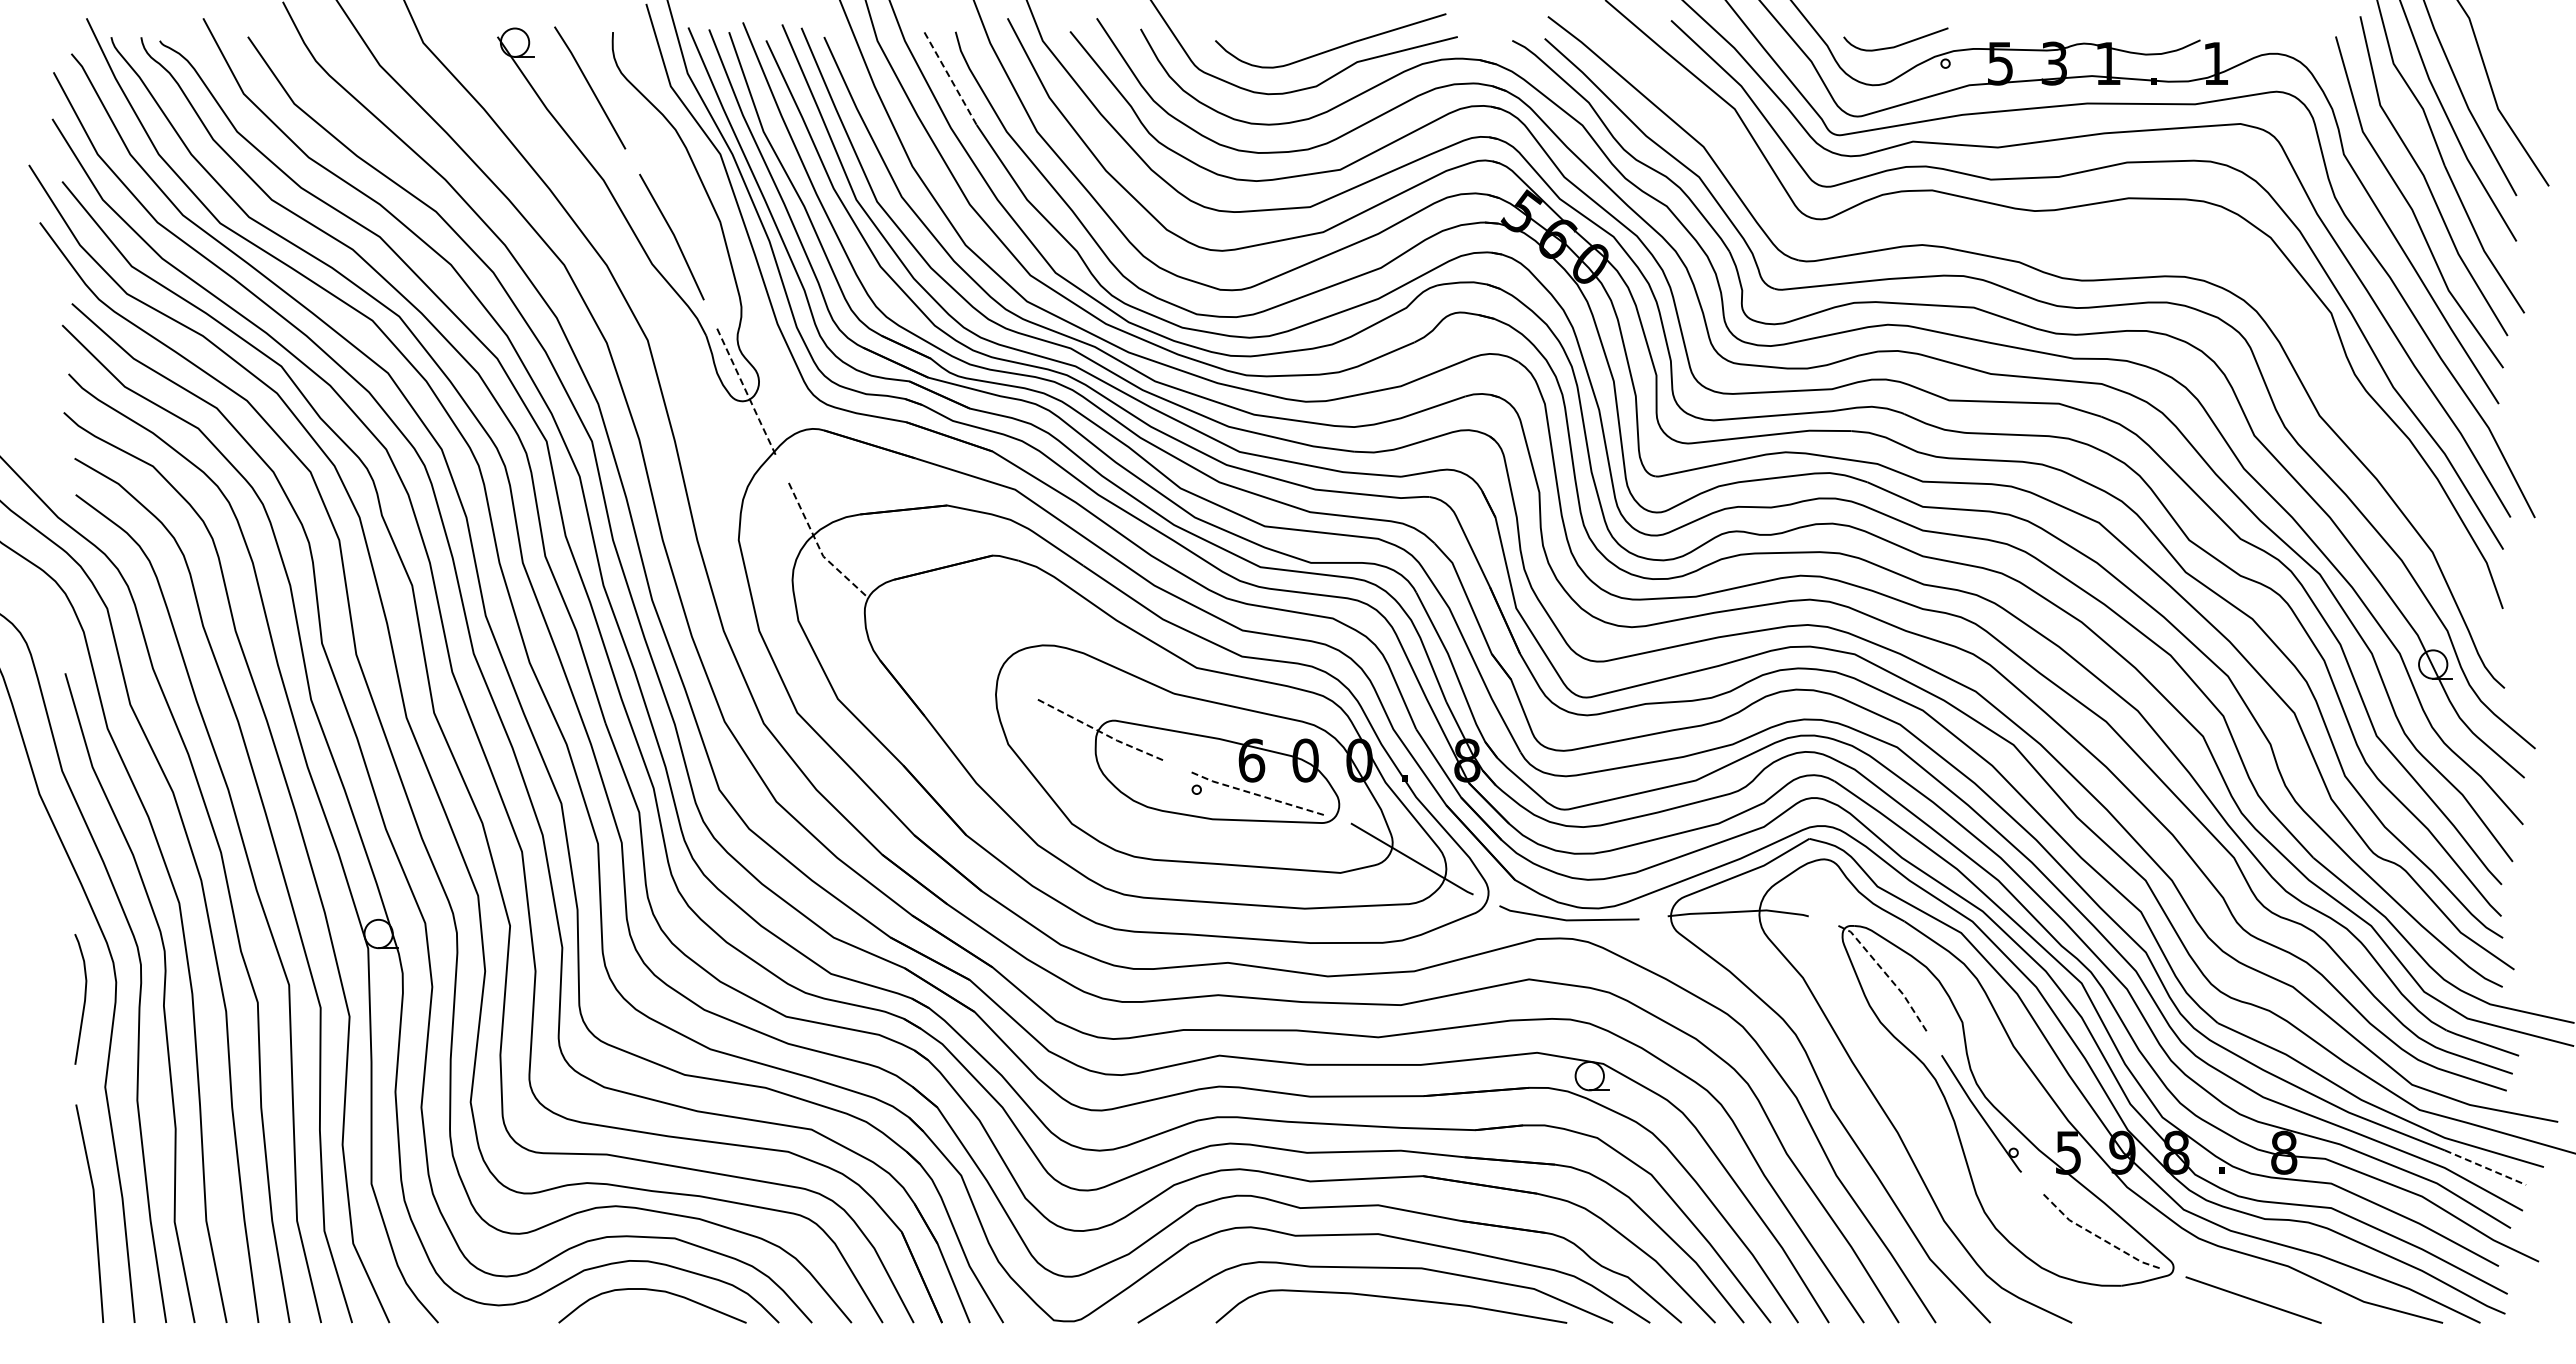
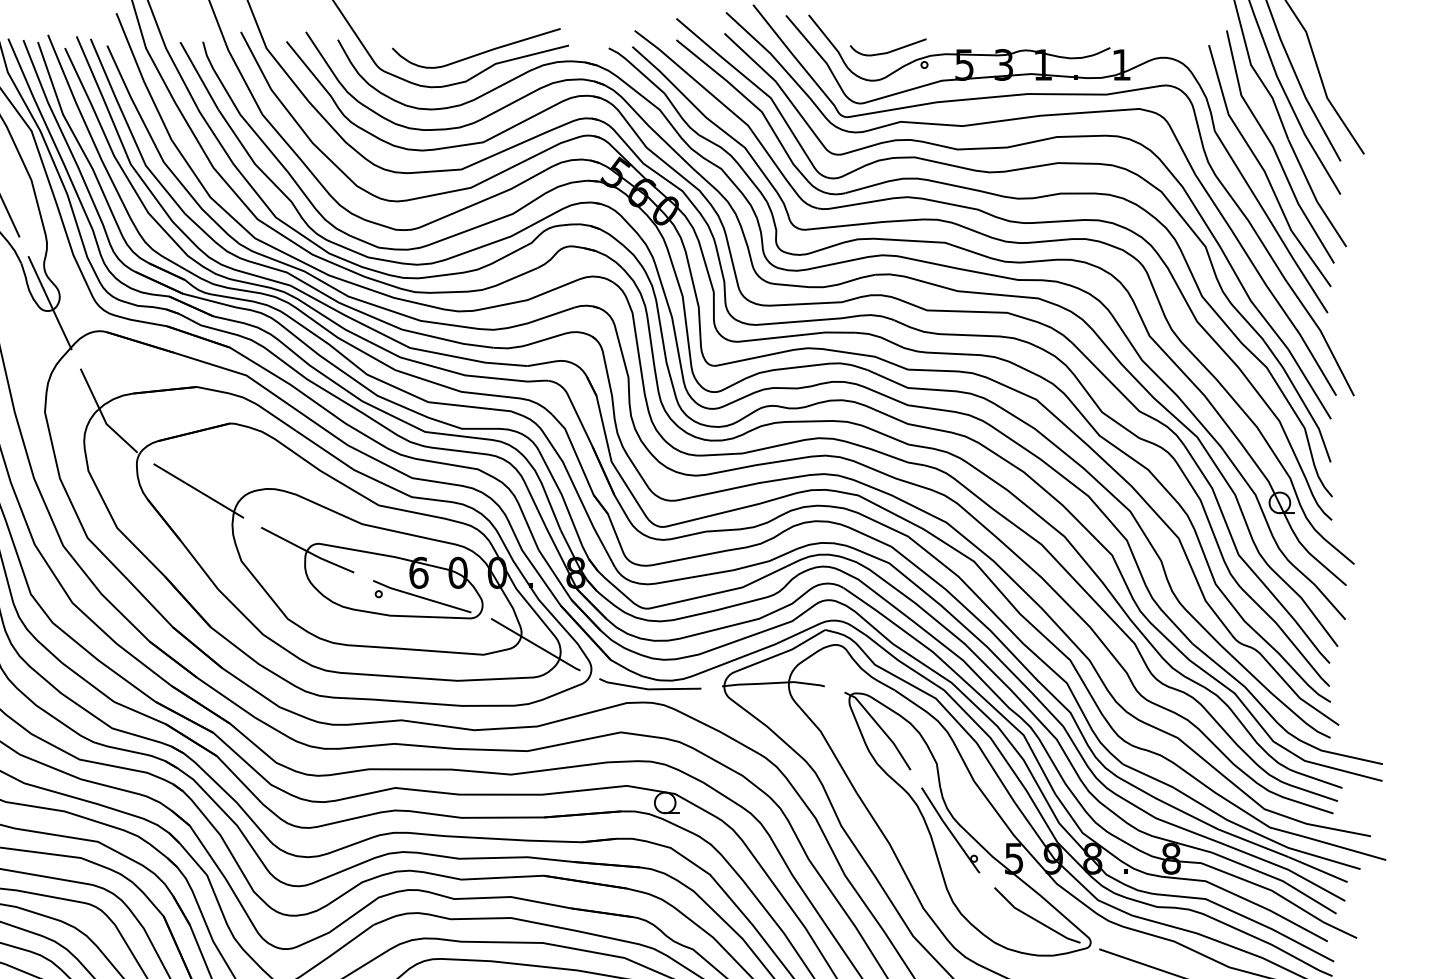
line: (950, 79) -> (199, 76), dashed -> solid
part: (2067, 247) -> (1013, 198), added
line: (745, 391) -> (49, 303), dashed -> solid
line: (817, 544) -> (102, 415), dashed -> solid
line: (949, 647) -> (198, 490), added
line: (1098, 731) -> (307, 551), dashed -> solid
line: (1254, 794) -> (420, 597), dashed -> solid
line: (1885, 973) -> (880, 728), dashed -> solid
line: (2485, 1167) -> (1318, 869), dashed -> solid
line: (2096, 1235) -> (1034, 919), dashed -> solid

